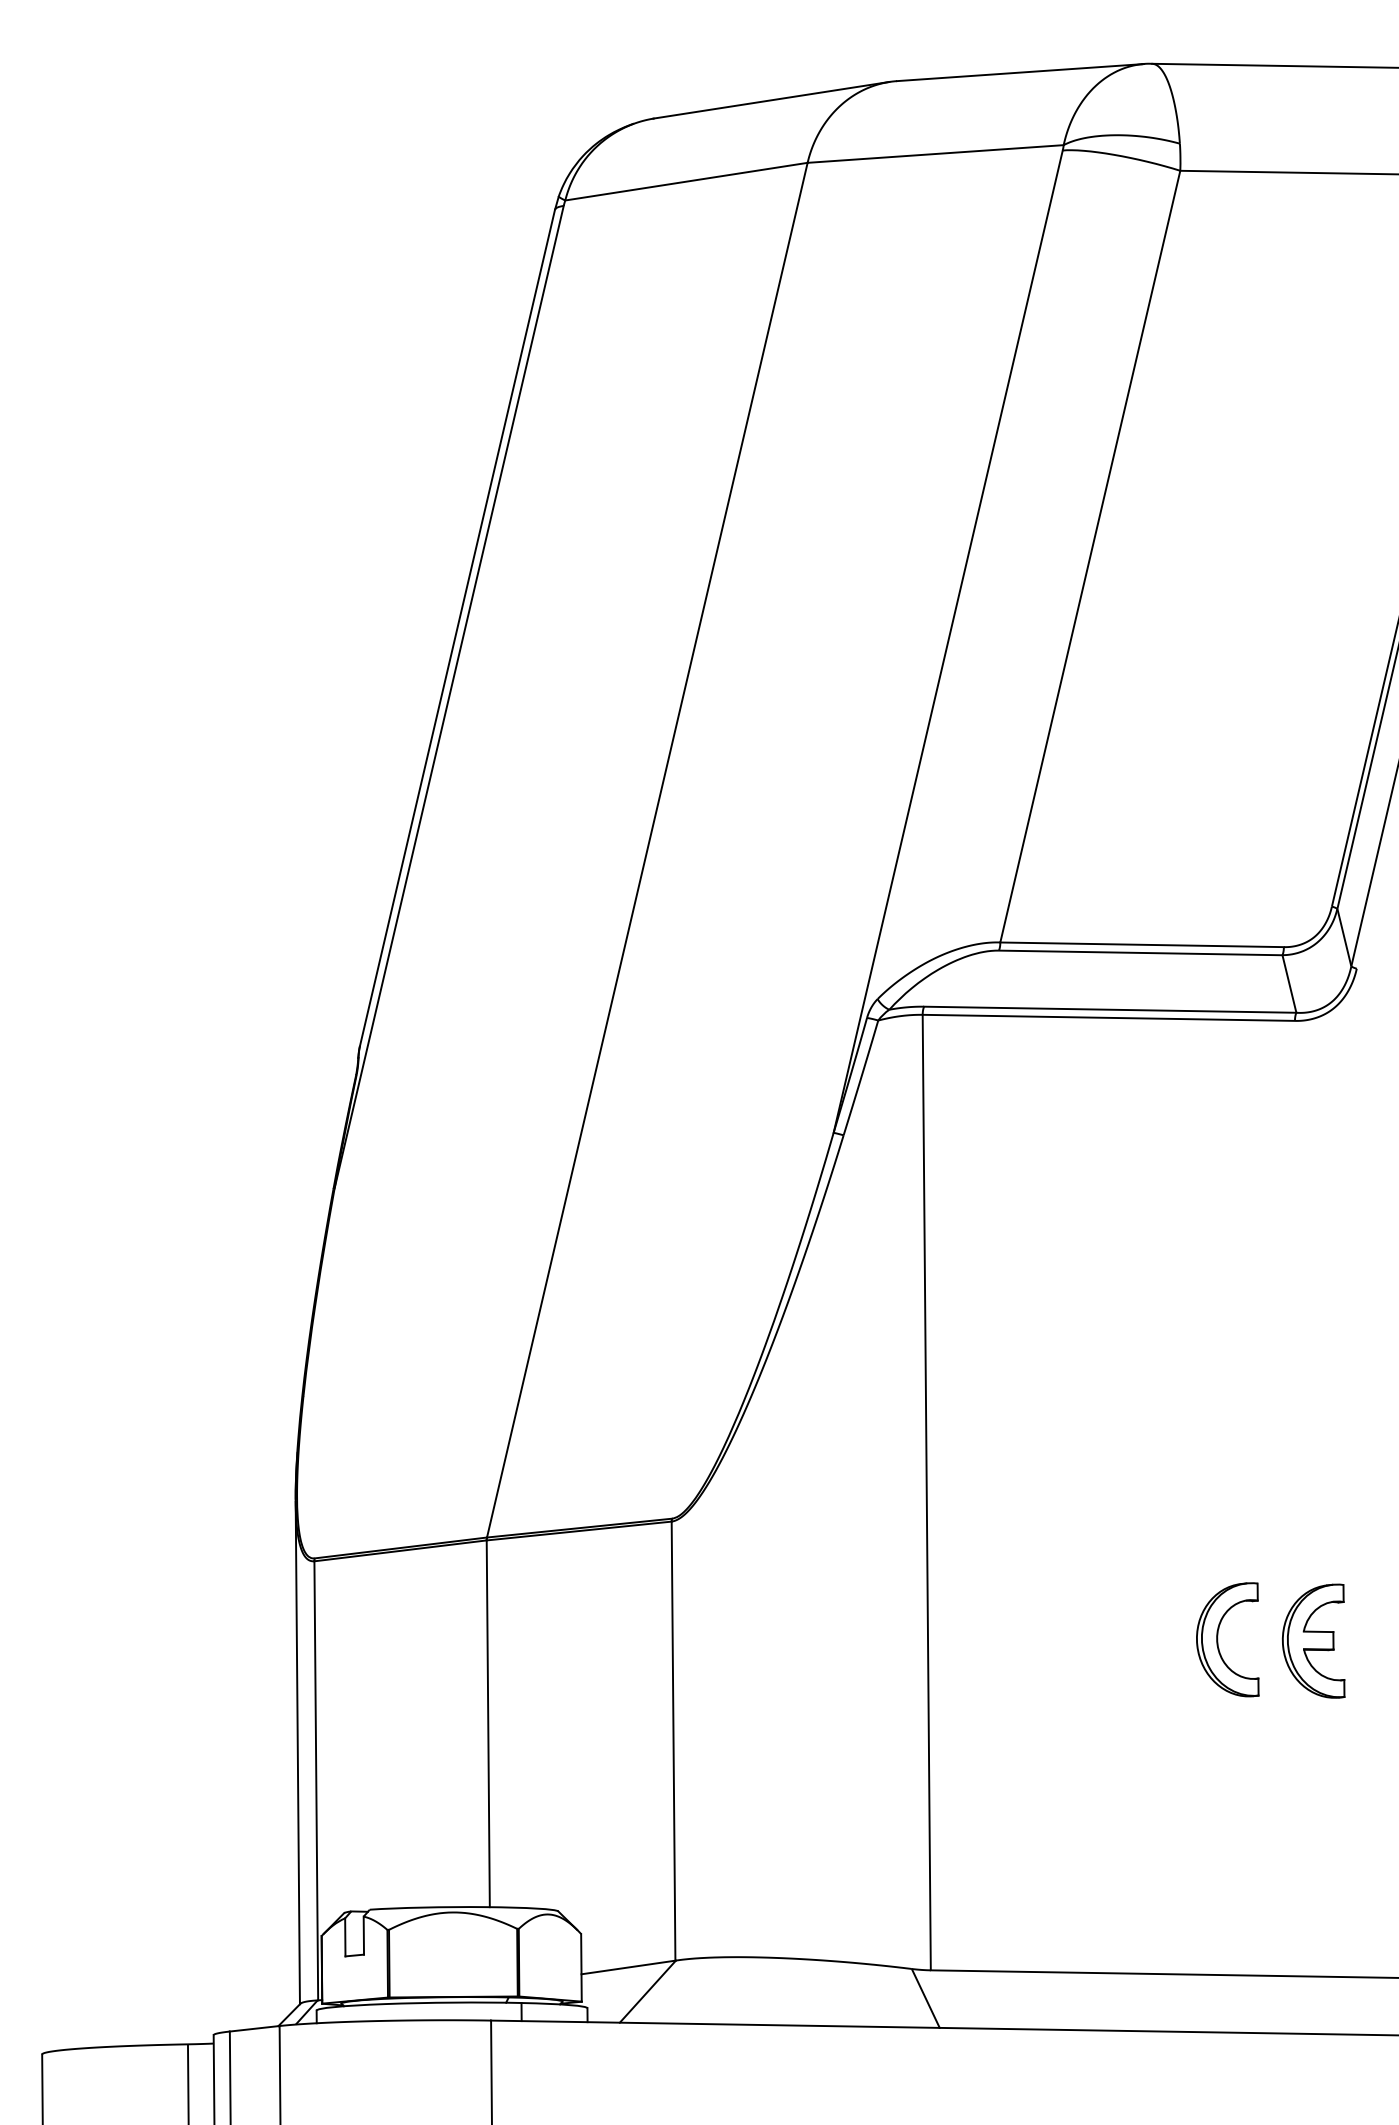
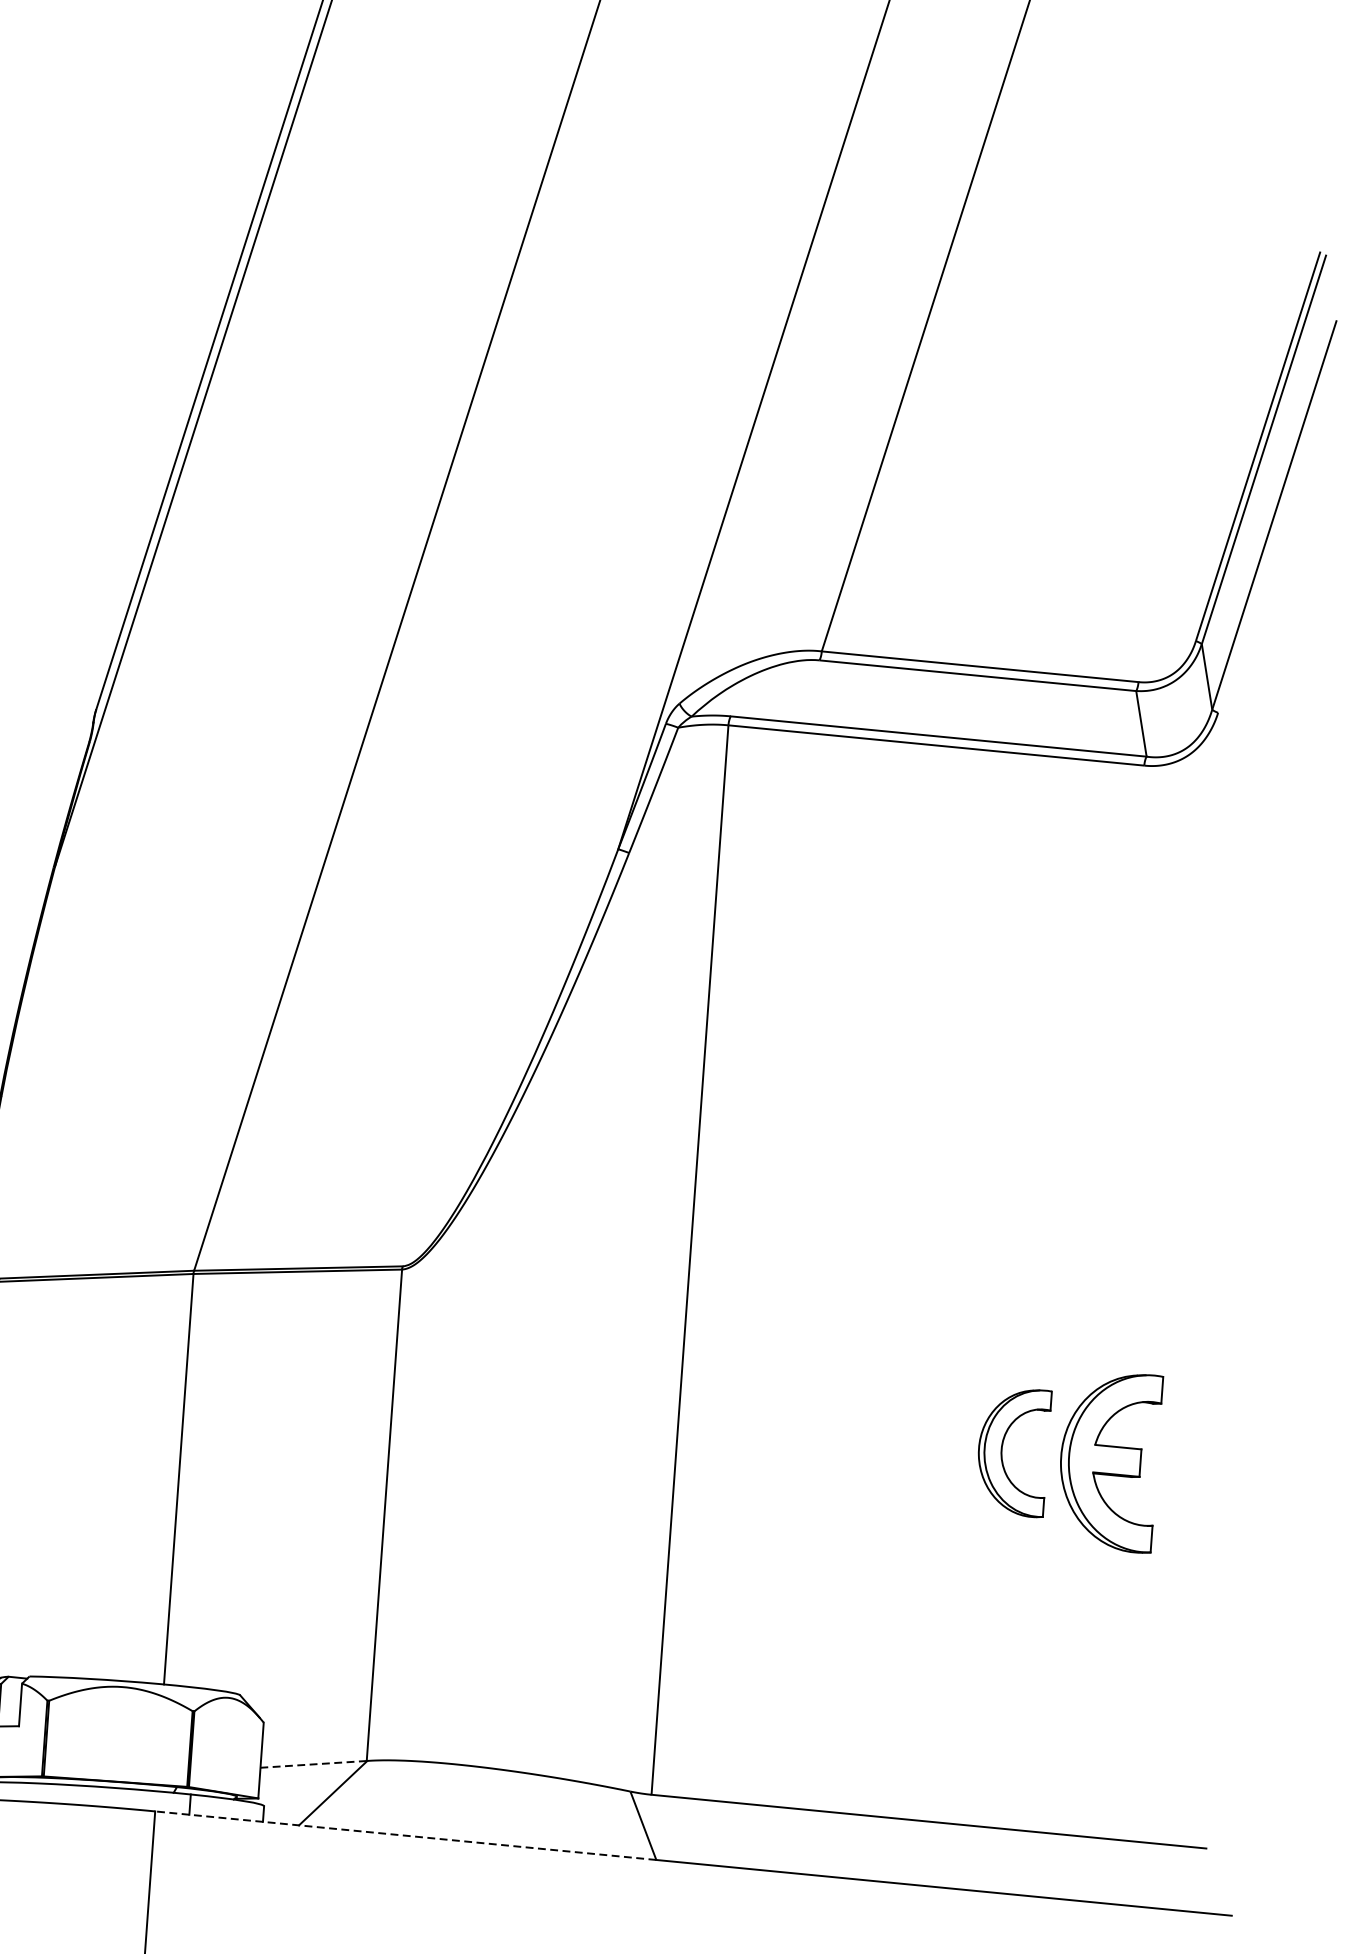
part: (1313, 1640) -> (1109, 1460), size x1.4
line: (627, 1967) -> (312, 1764), solid -> dashed
line: (714, 2024) -> (404, 1835), solid -> dashed

